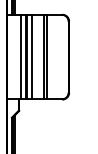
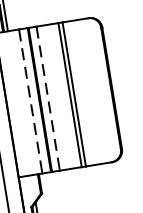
line: (21, 57) -> (31, 102), solid -> dashed
line: (31, 57) -> (48, 99), solid -> dashed

